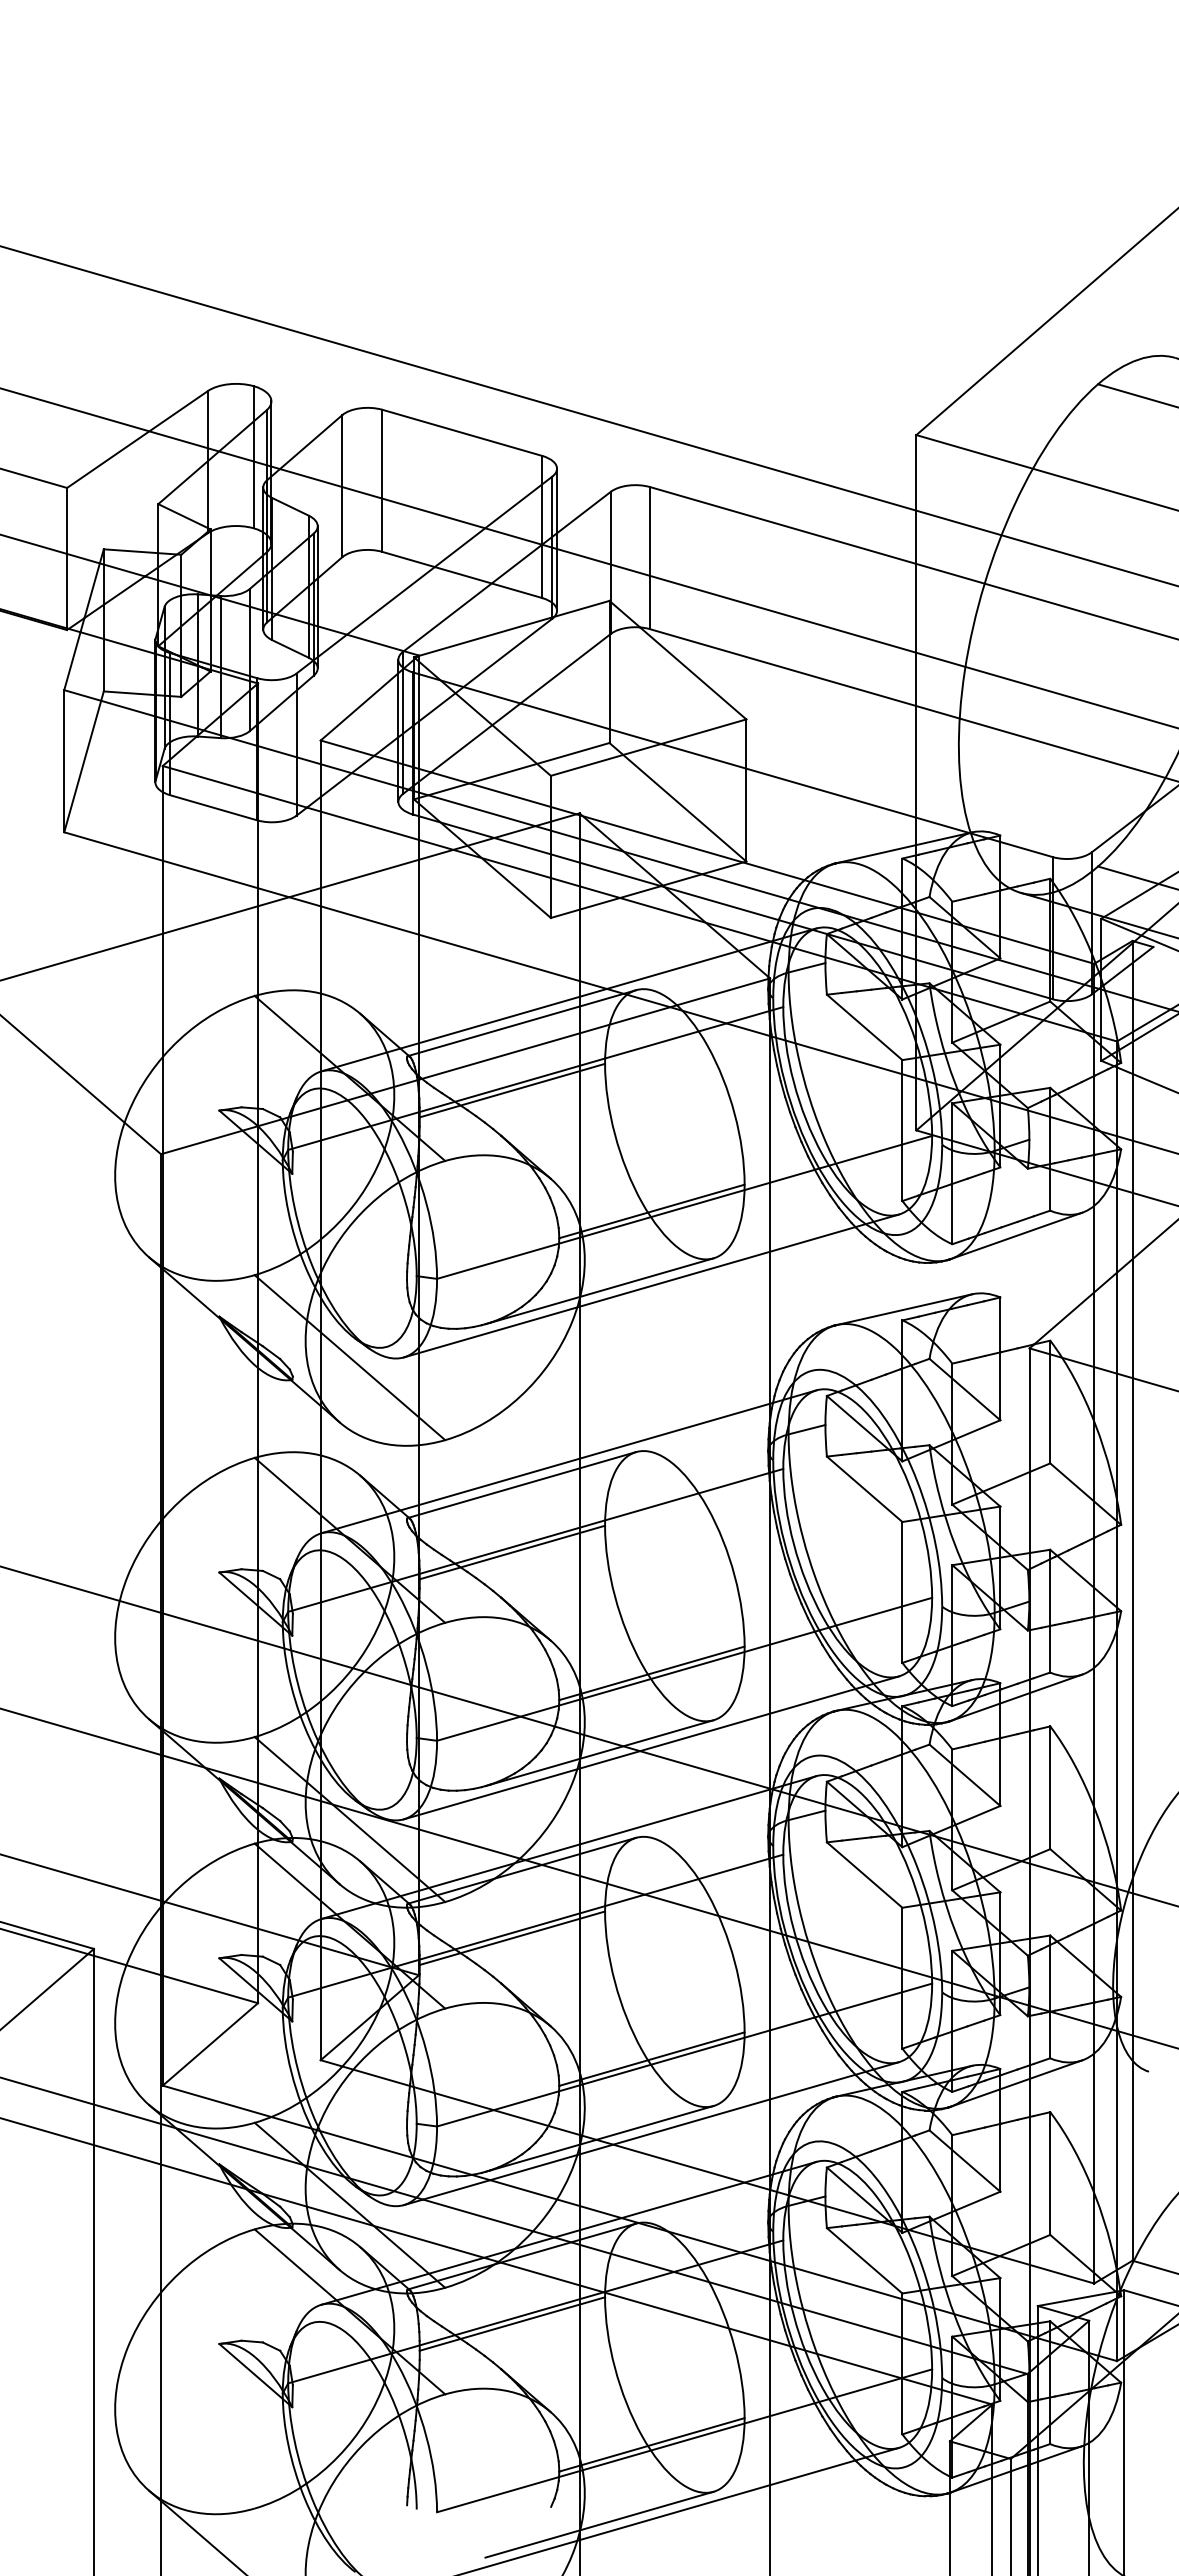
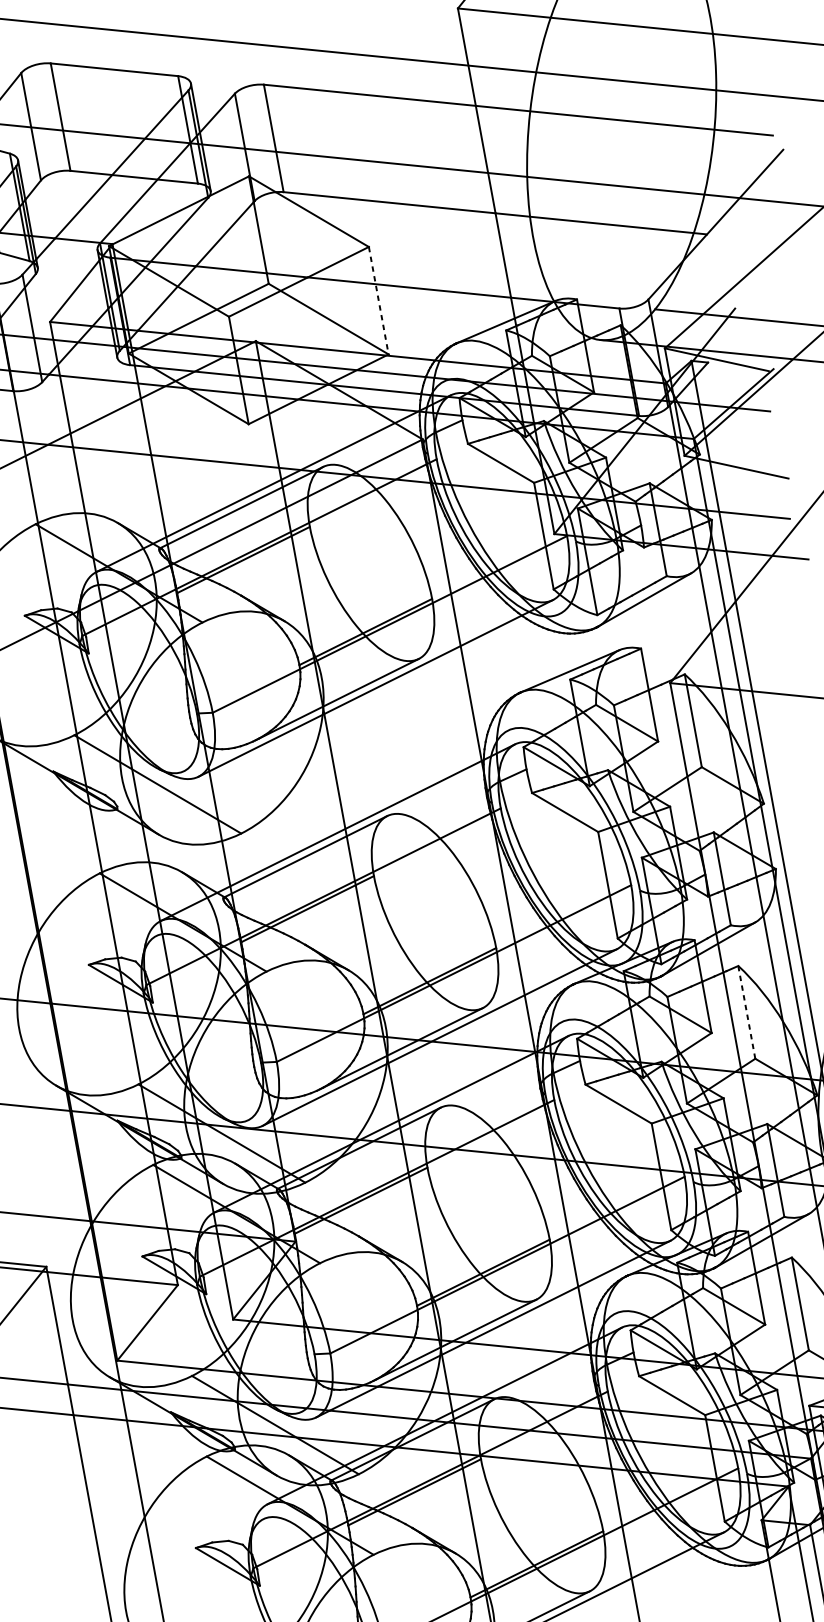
line: (746, 790) -> (378, 300), solid -> dashed
line: (1050, 1788) -> (747, 1012), solid -> dashed

